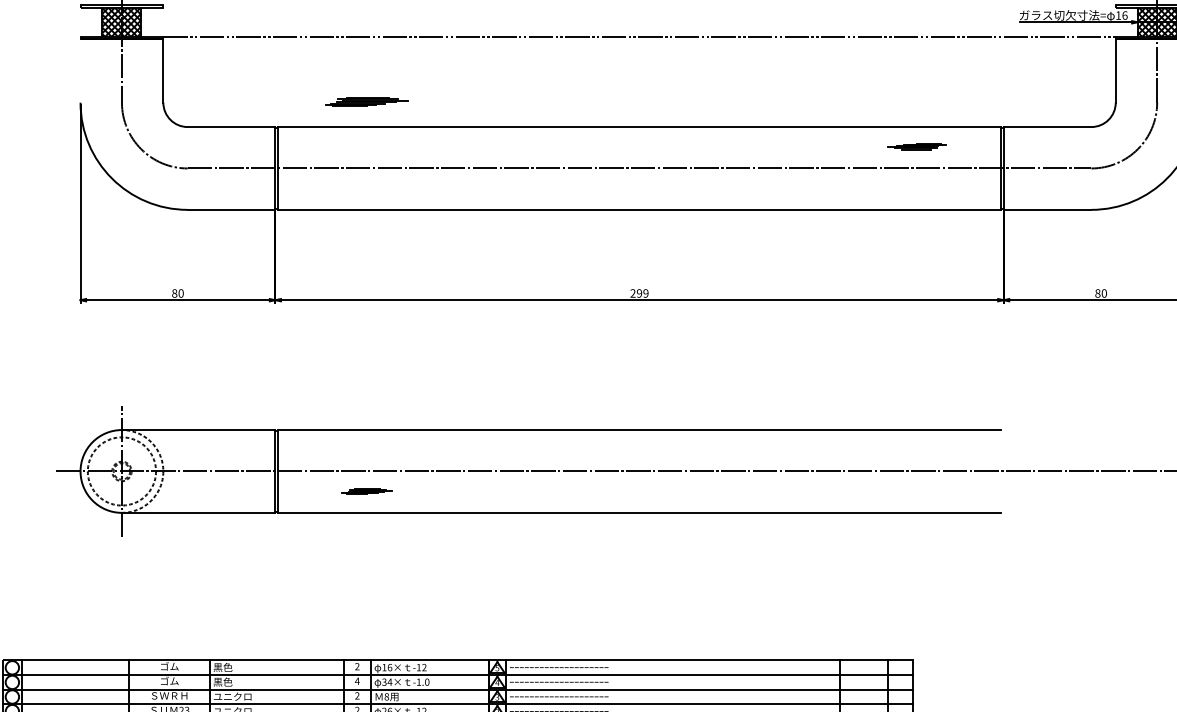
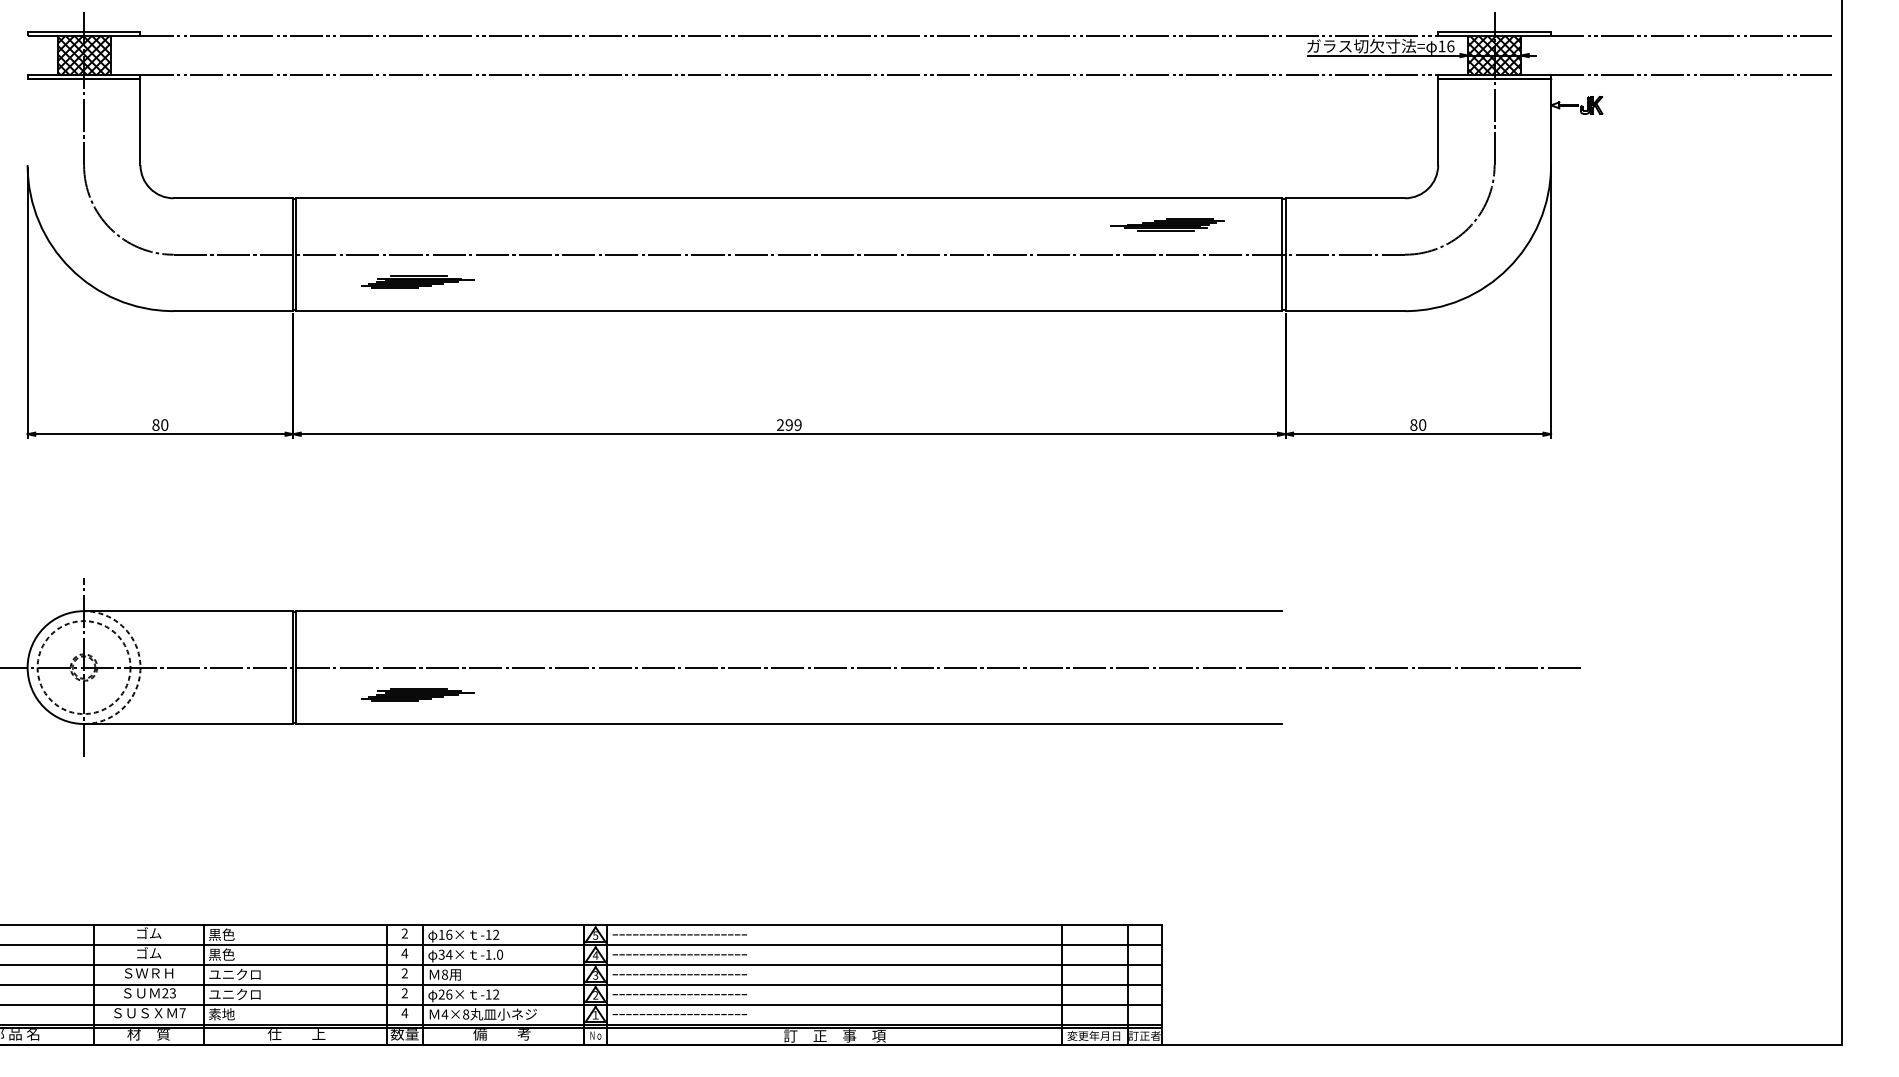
line: (639, 7) -> (789, 35), added
part: (366, 101) -> (417, 281), moved
part: (917, 146) -> (1167, 224), size x1.43
part: (366, 491) -> (417, 694), size x1.67

